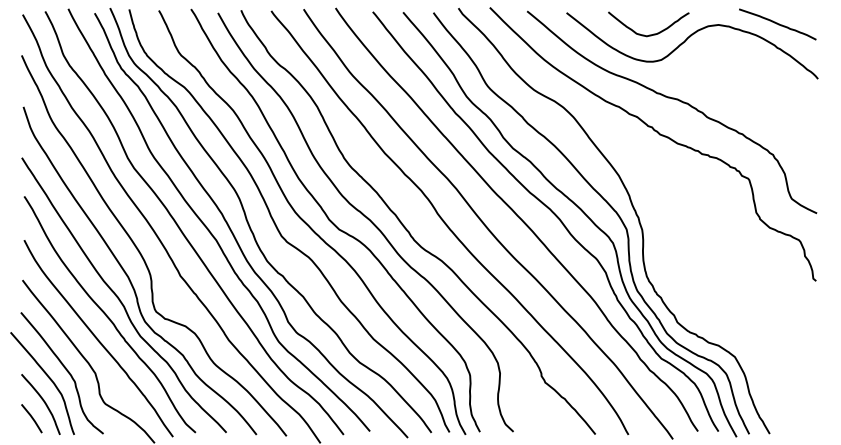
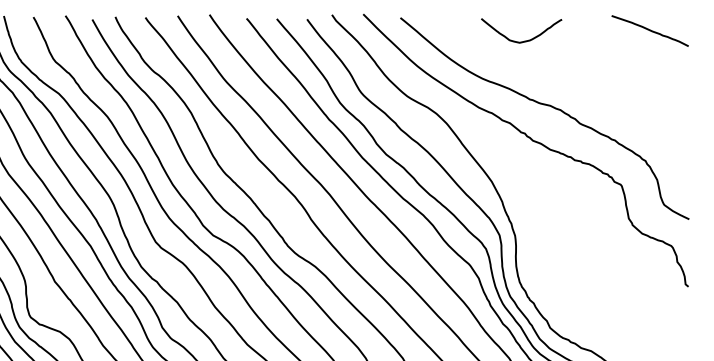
curve: (686, 41) -> (559, 48), removed

